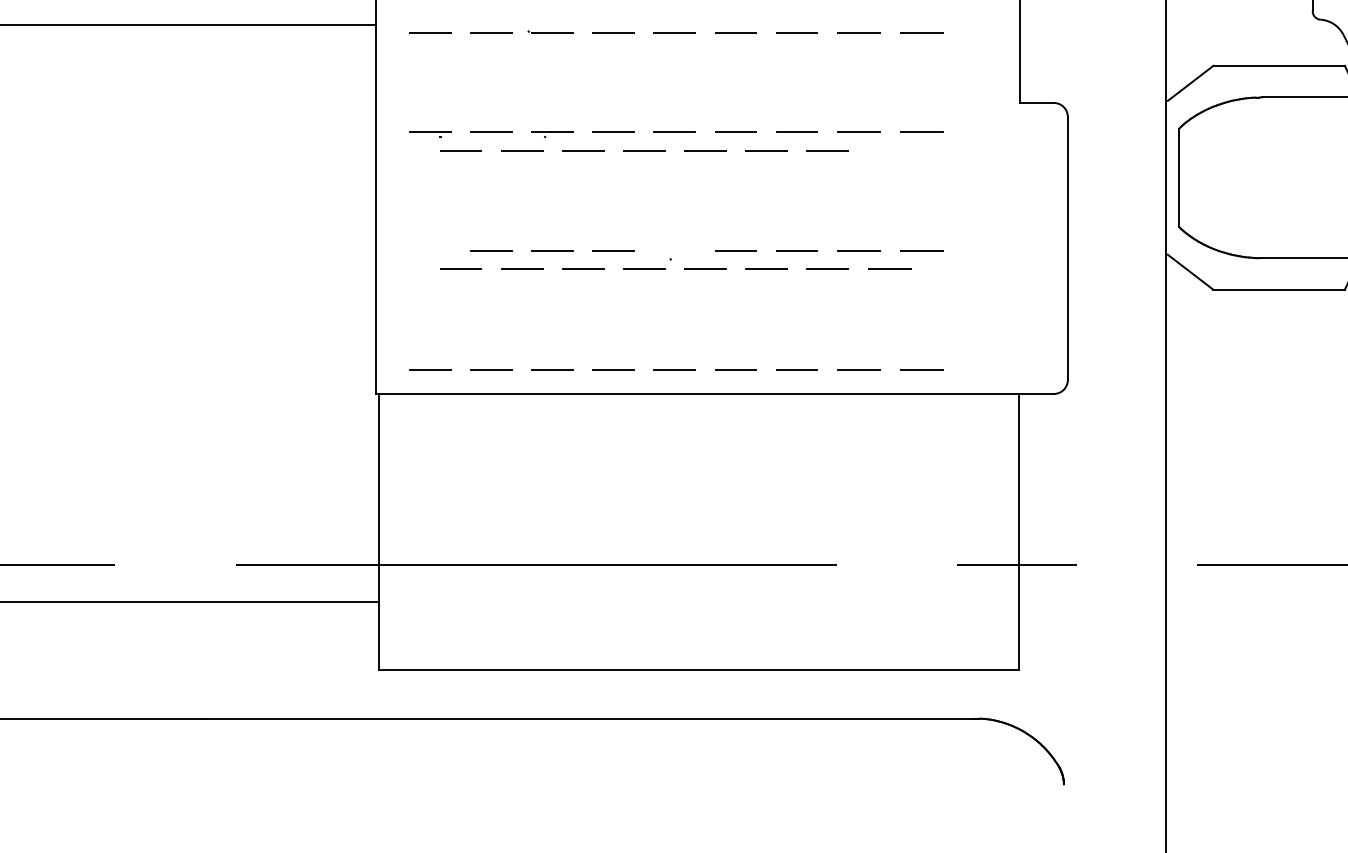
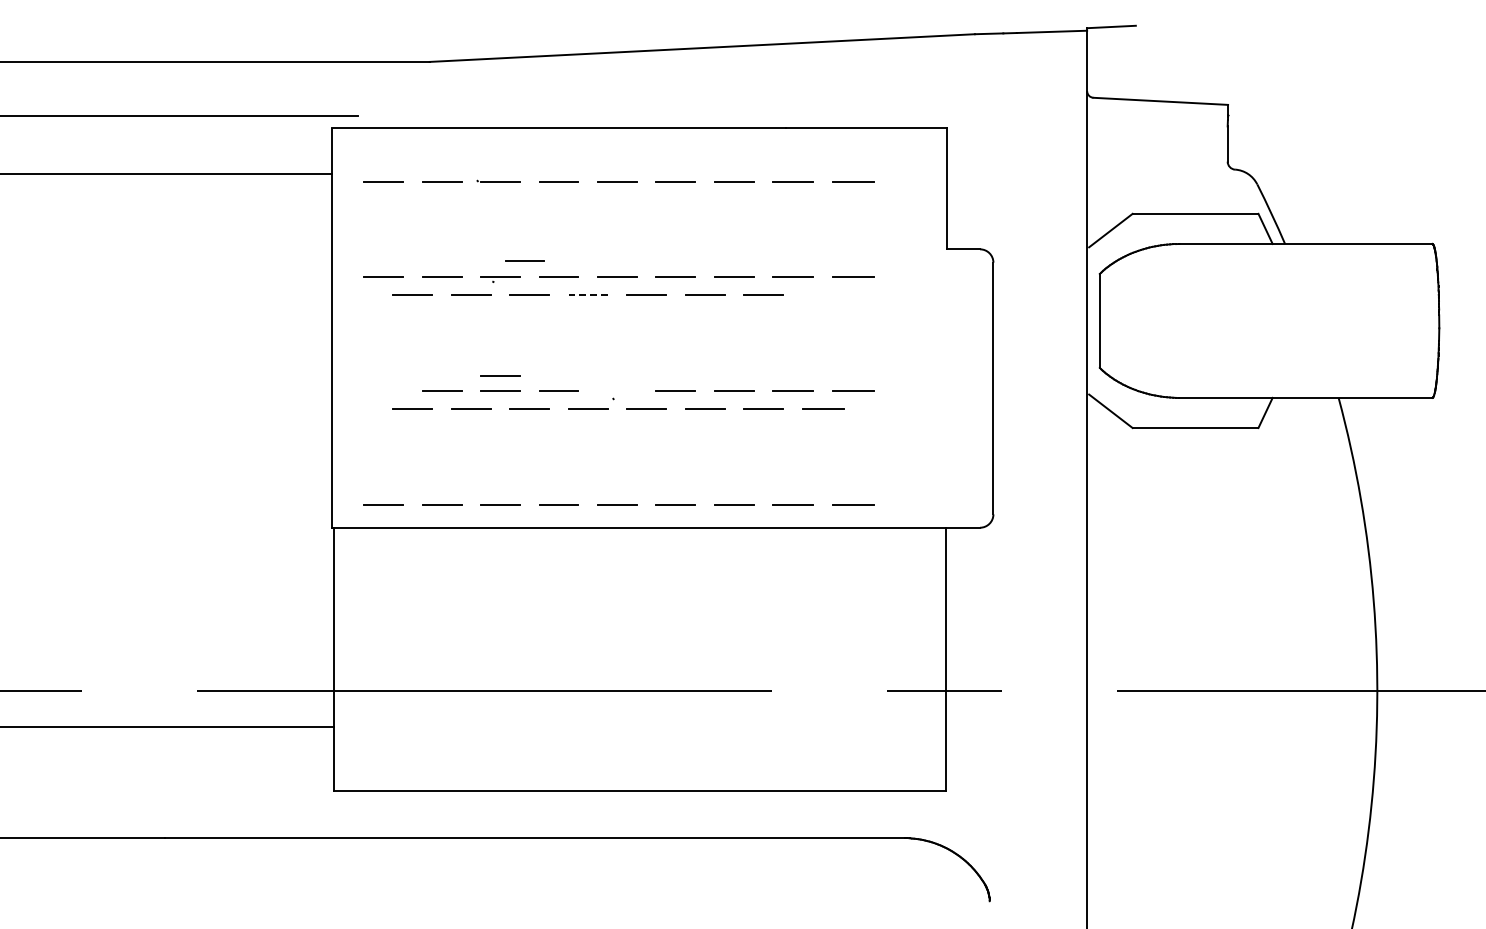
line: (577, 114) -> (524, 260), added
line: (643, 150) -> (587, 294), solid -> dashed
line: (552, 234) -> (500, 375), added

